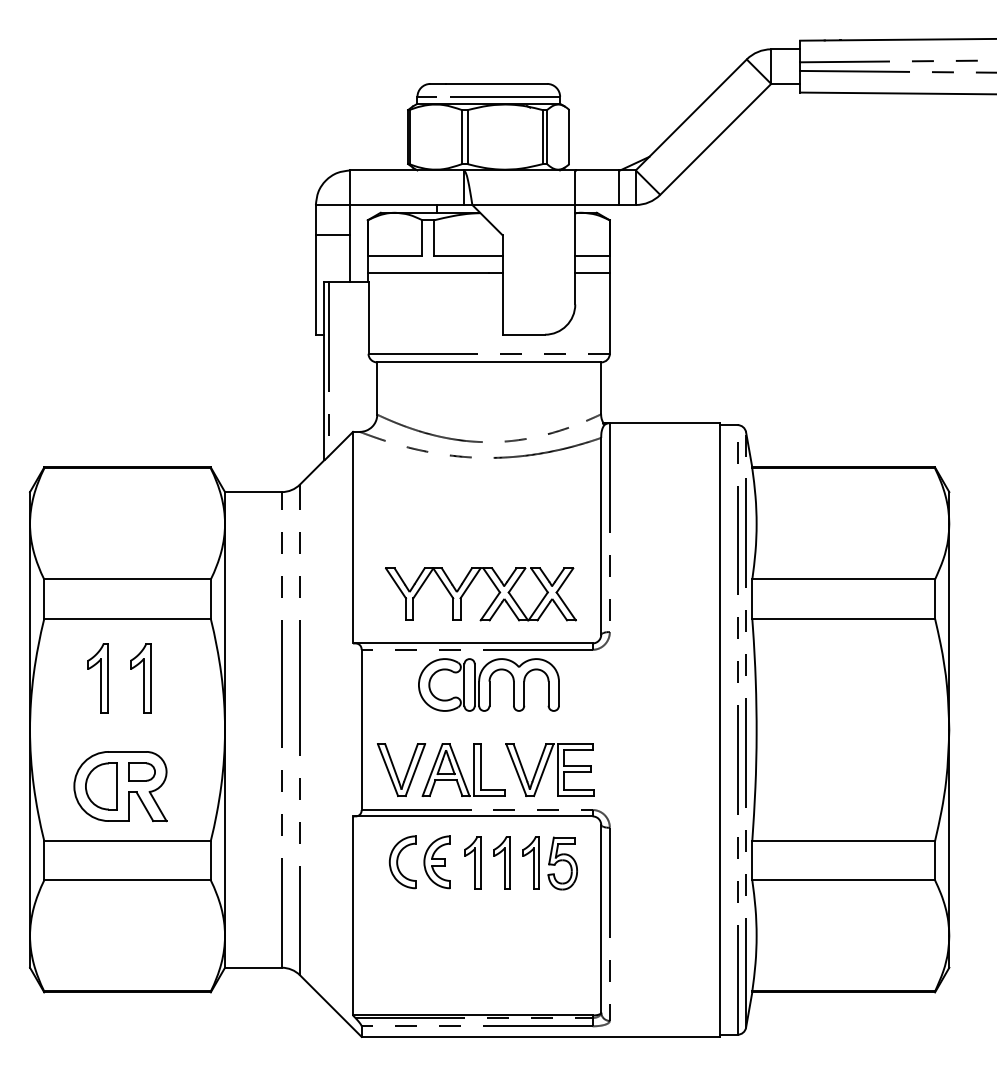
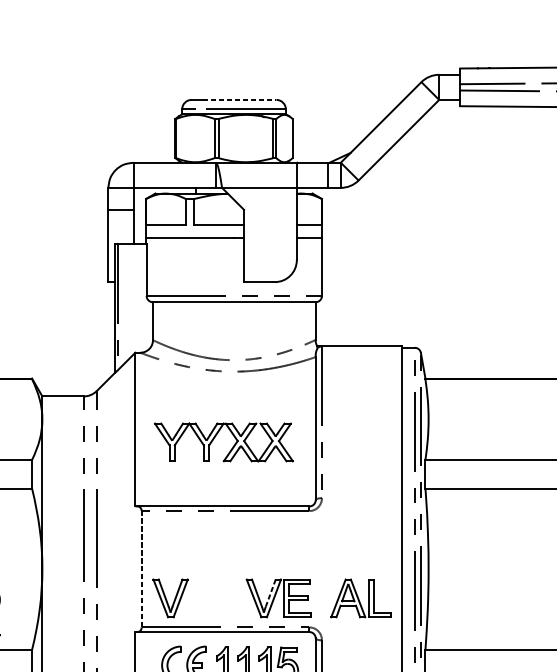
line: (496, 83) -> (239, 99), solid -> dashed
part: (468, 588) -> (214, 438), moved
part: (488, 684) -> (233, 536), removed
line: (361, 729) -> (141, 568), solid -> dashed
line: (539, 762) -> (270, 592), solid -> dashed
part: (463, 769) -> (360, 597), moved

